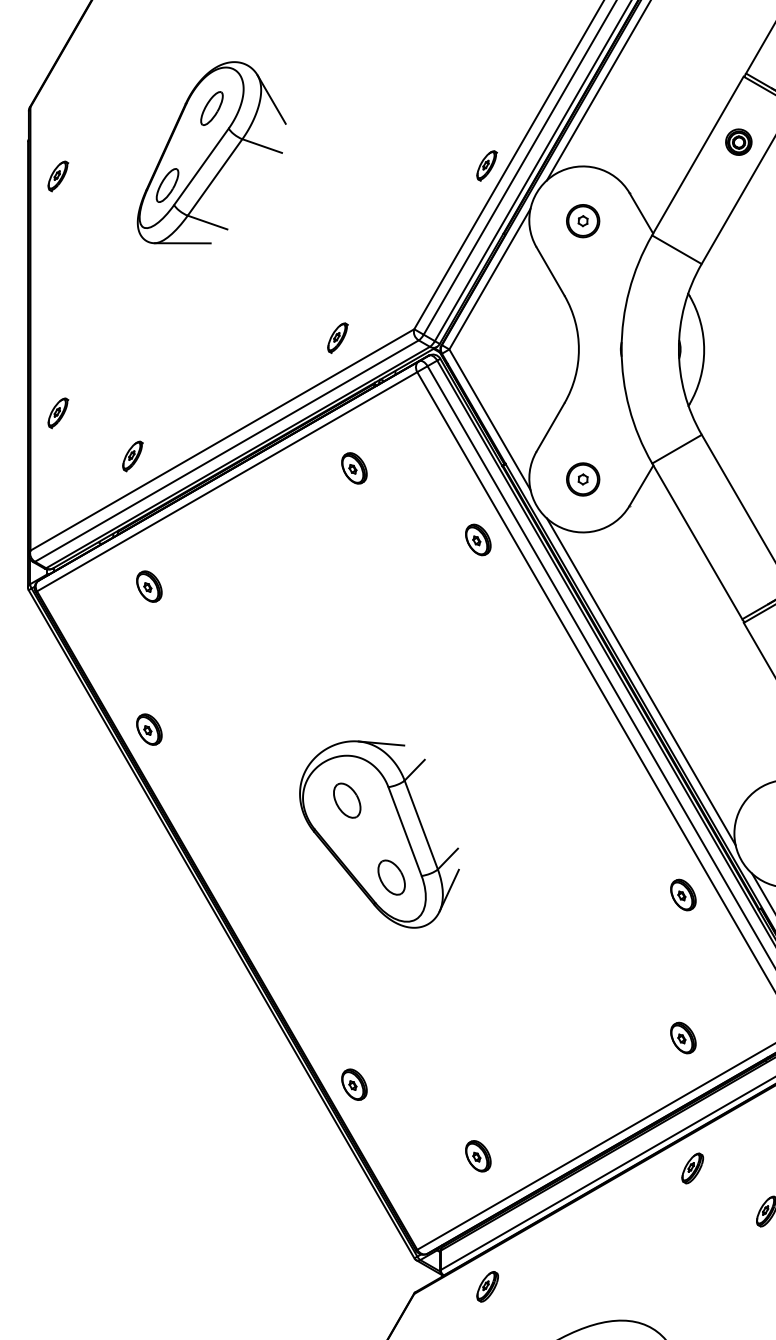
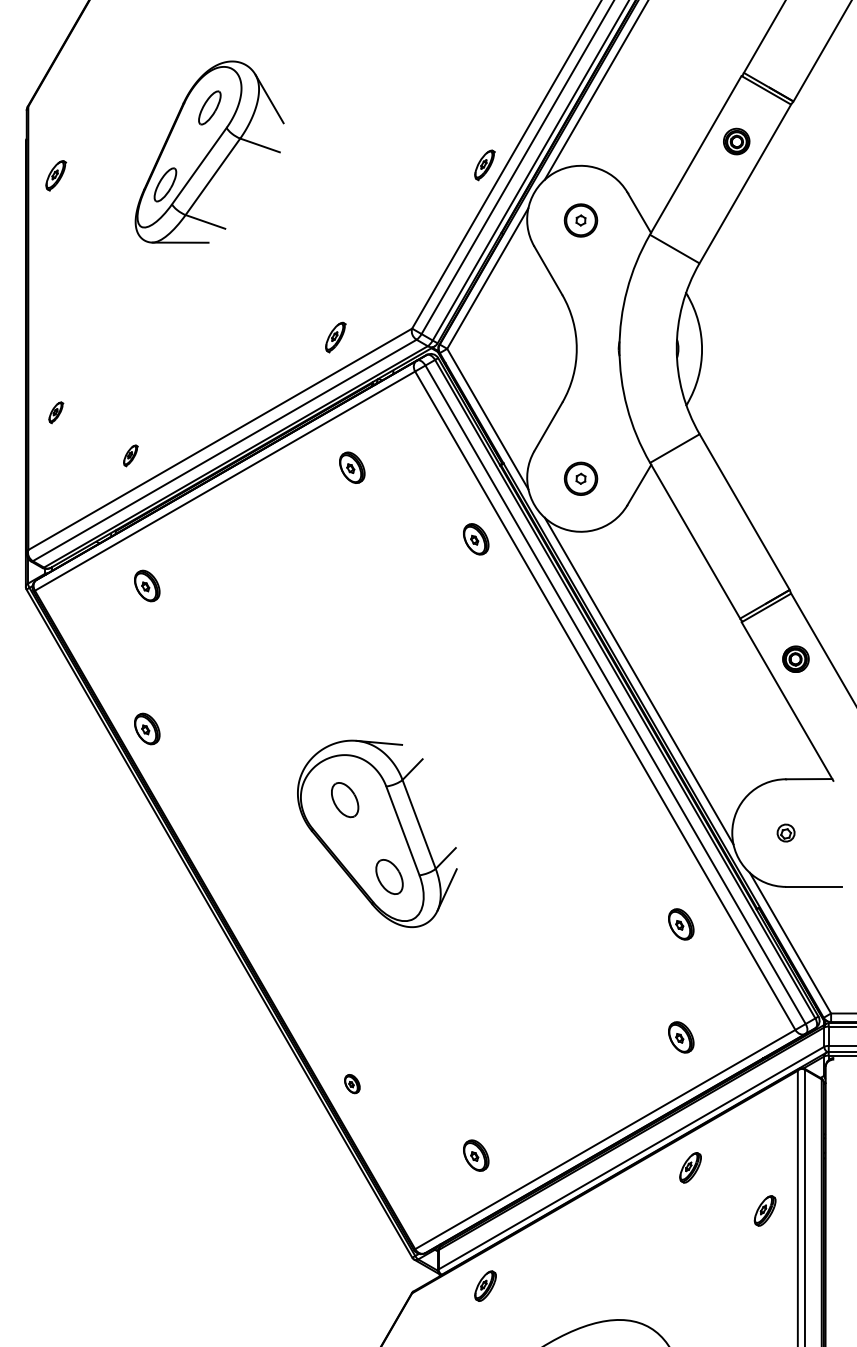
part: (58, 413) -> (56, 412), size x0.7
part: (132, 456) -> (130, 455), size x0.7
part: (683, 895) -> (681, 924), moved
part: (354, 1084) -> (352, 1083), size x0.6

